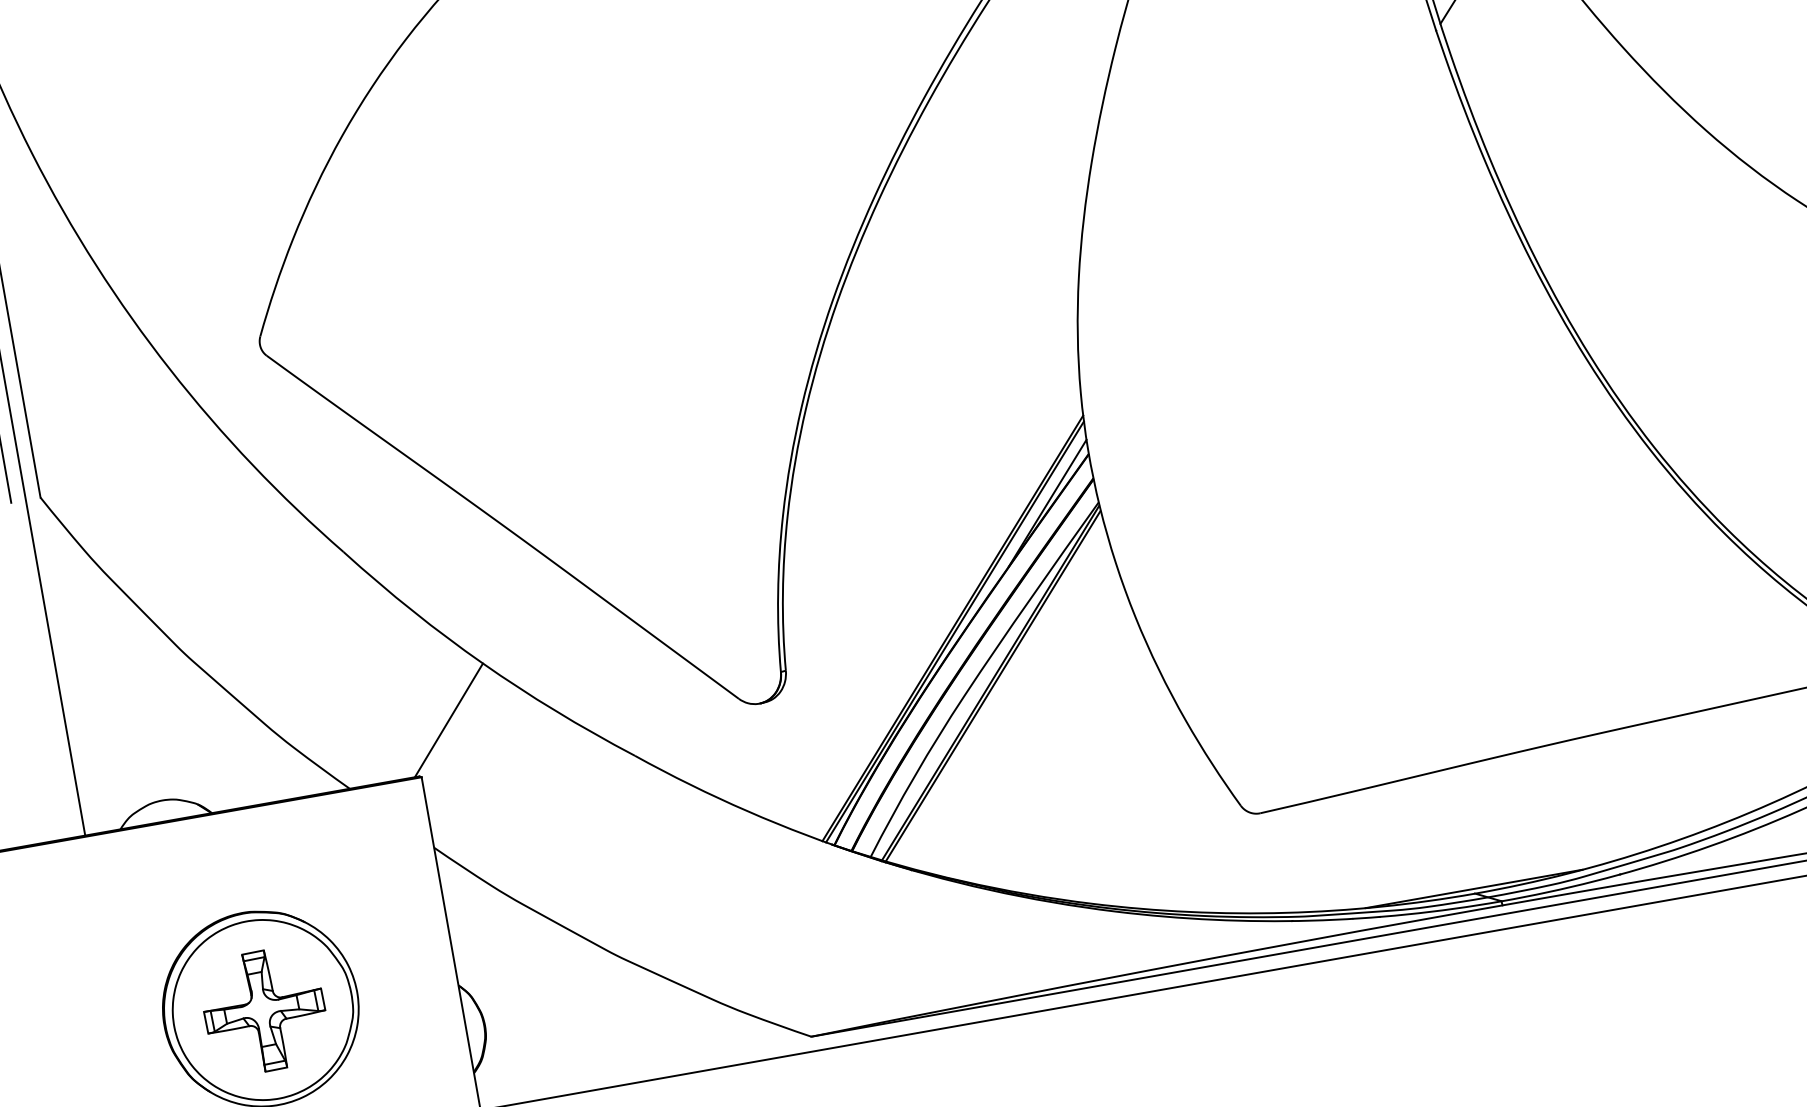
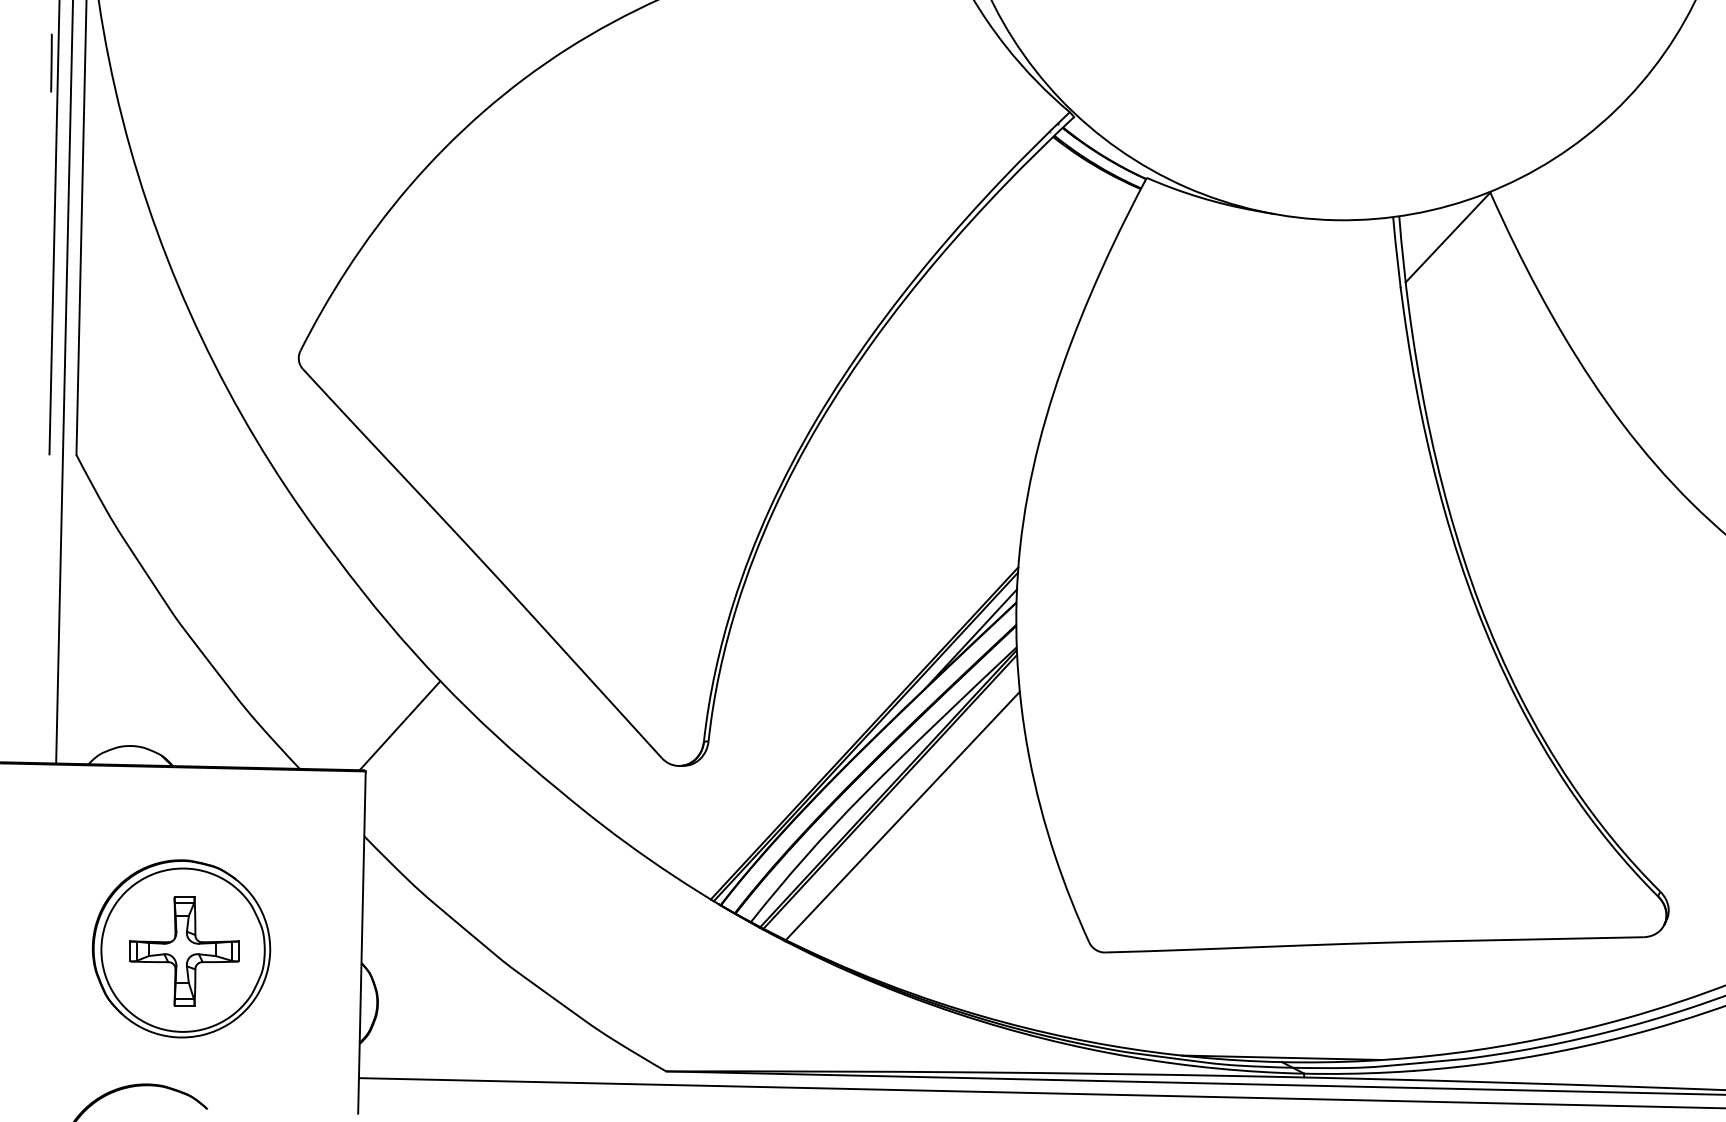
line: (1011, 708) -> (902, 815), added

